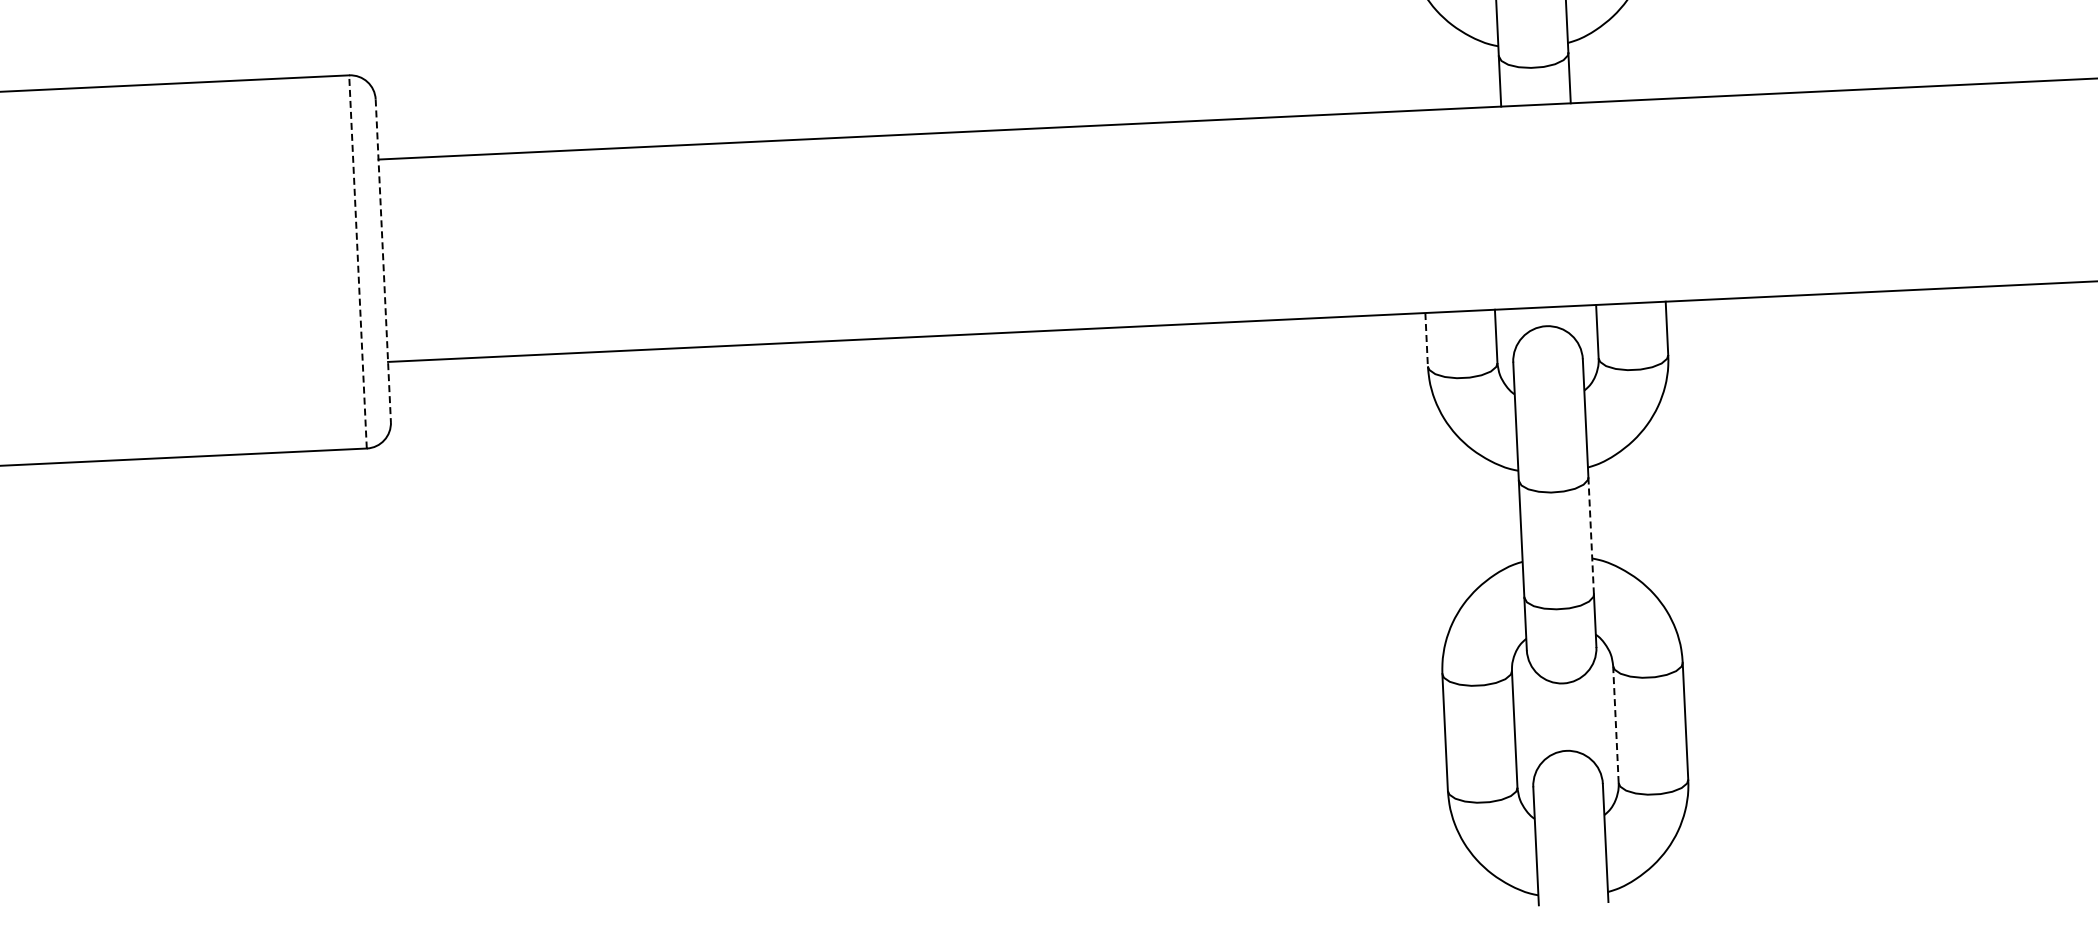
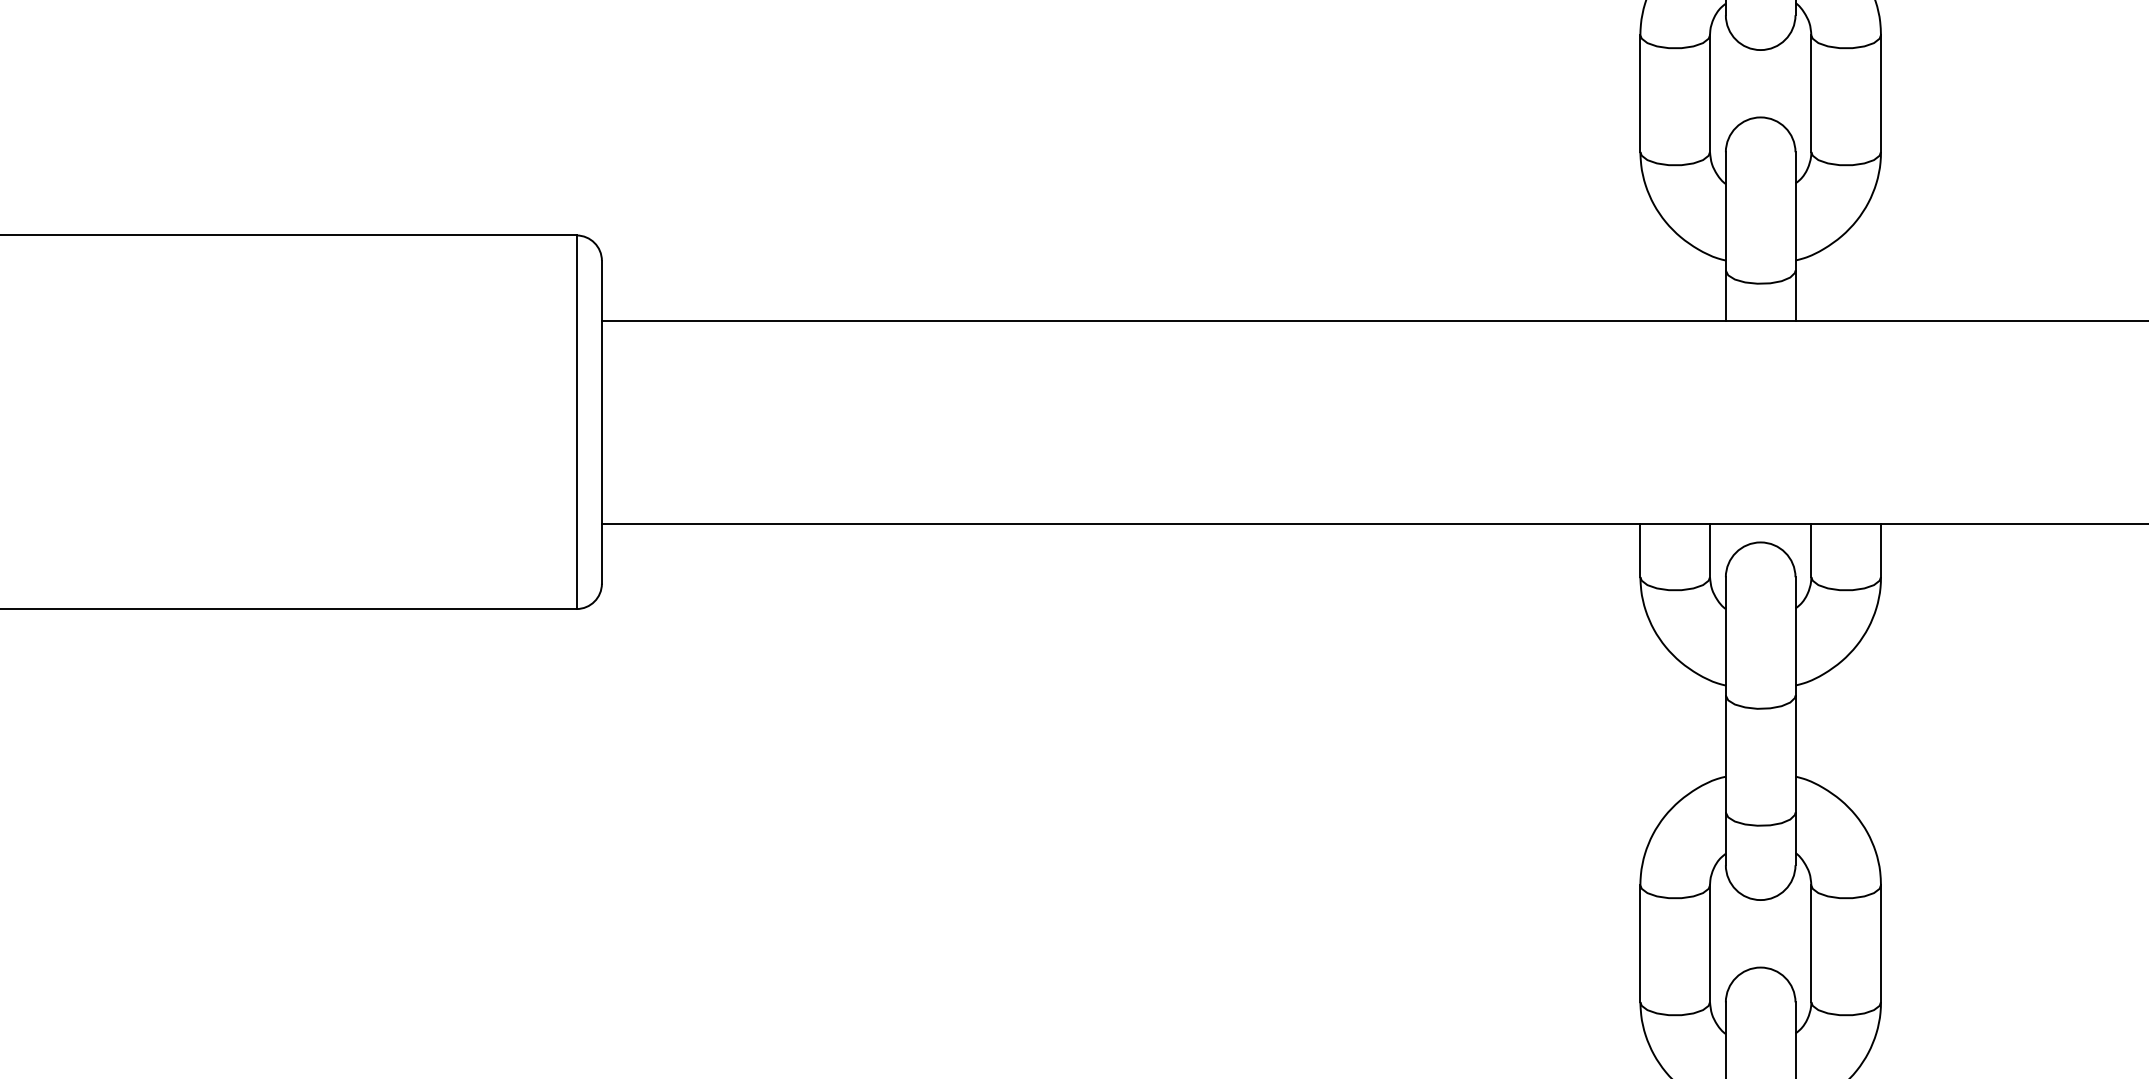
line: (382, 261) -> (601, 422), dashed -> solid
line: (357, 262) -> (576, 422), dashed -> solid
line: (1426, 339) -> (1640, 550), dashed -> solid
line: (1591, 536) -> (1795, 754), dashed -> solid
line: (1616, 724) -> (1811, 943), dashed -> solid

